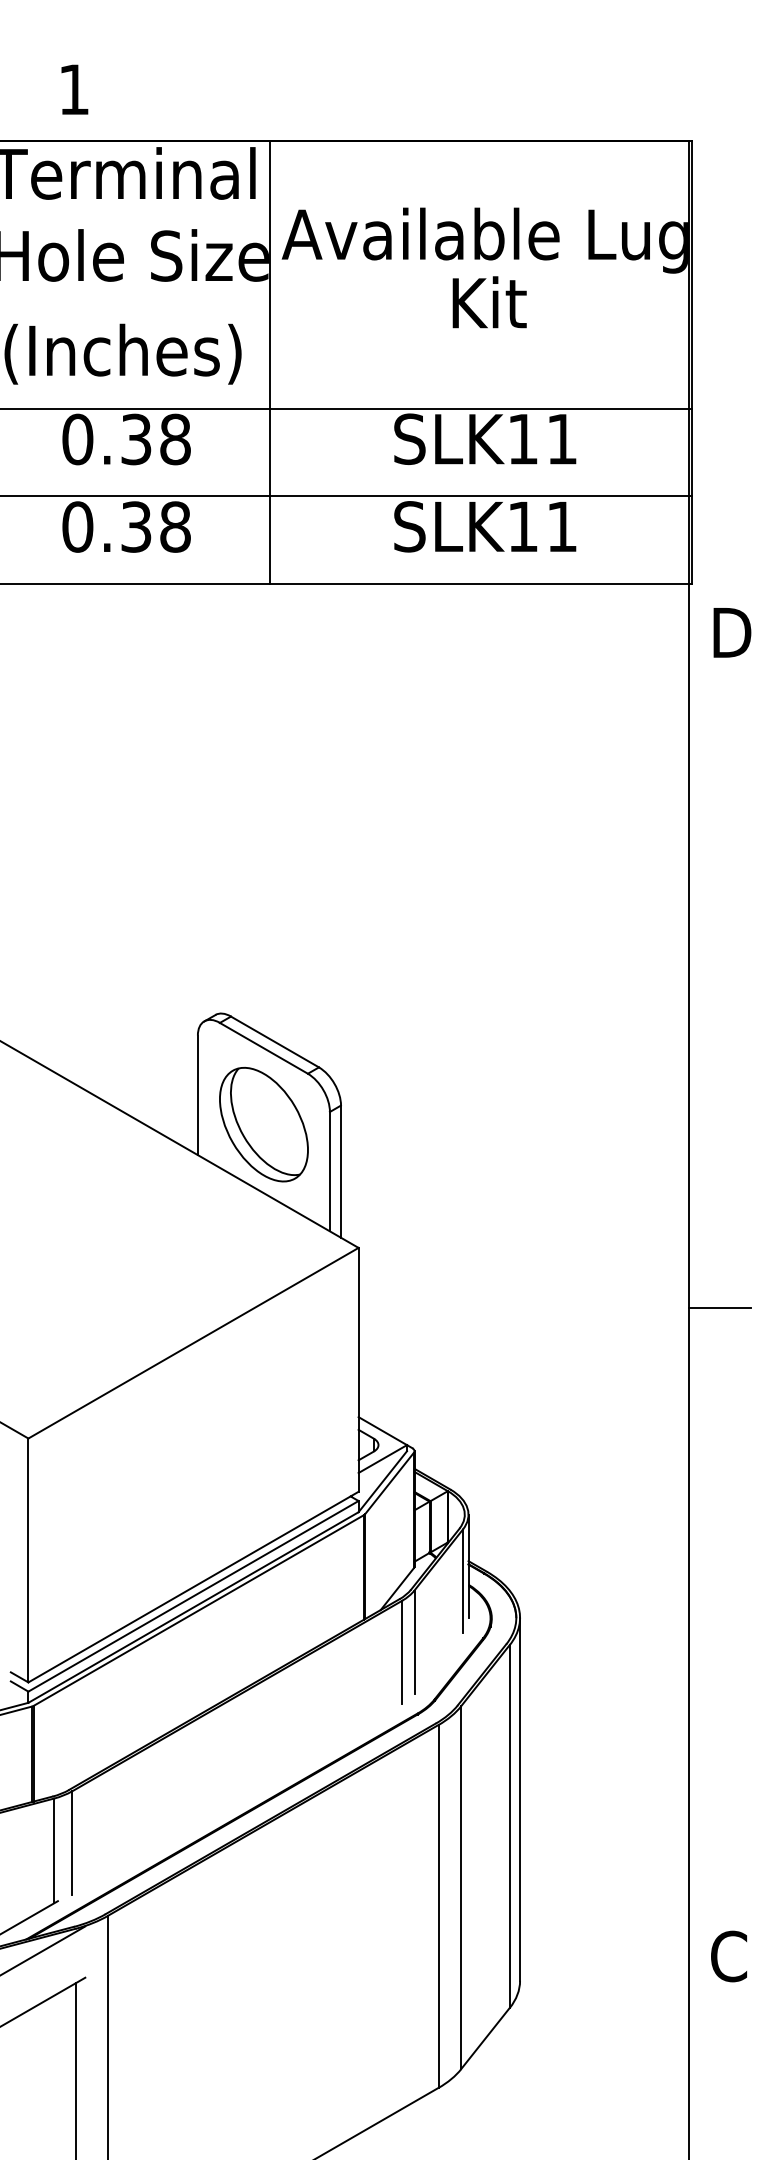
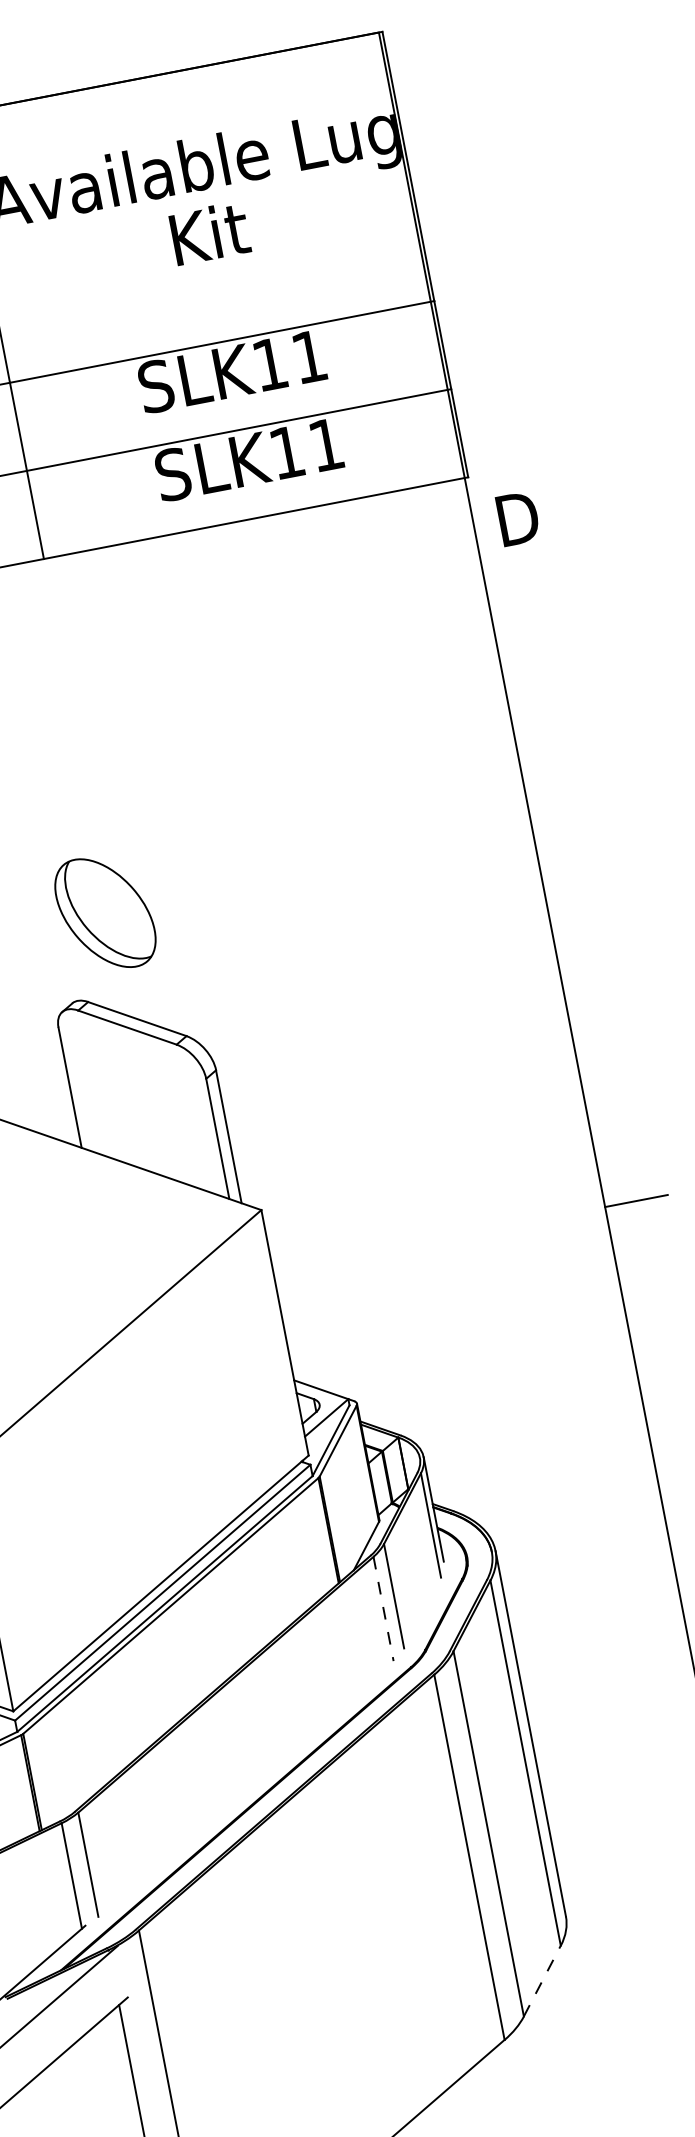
part: (263, 1124) -> (104, 913), moved
line: (402, 1652) -> (383, 1608), solid -> dashed
line: (485, 2038) -> (542, 1981), solid -> dashed

